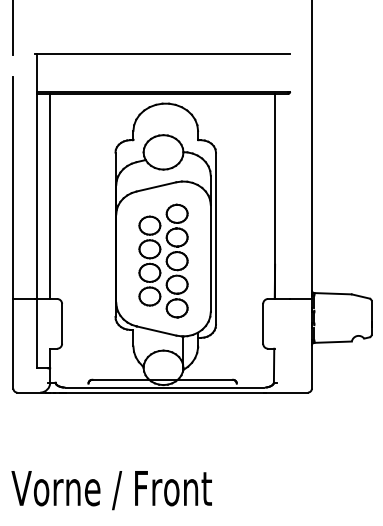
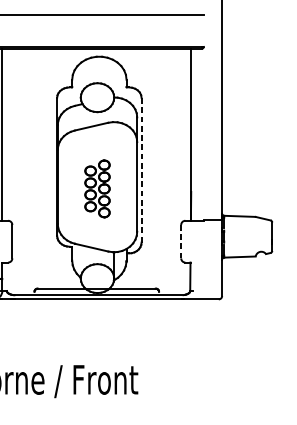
line: (216, 238) -> (141, 169), solid -> dashed
part: (163, 260) -> (97, 188), size x0.6
line: (263, 323) -> (181, 241), solid -> dashed

